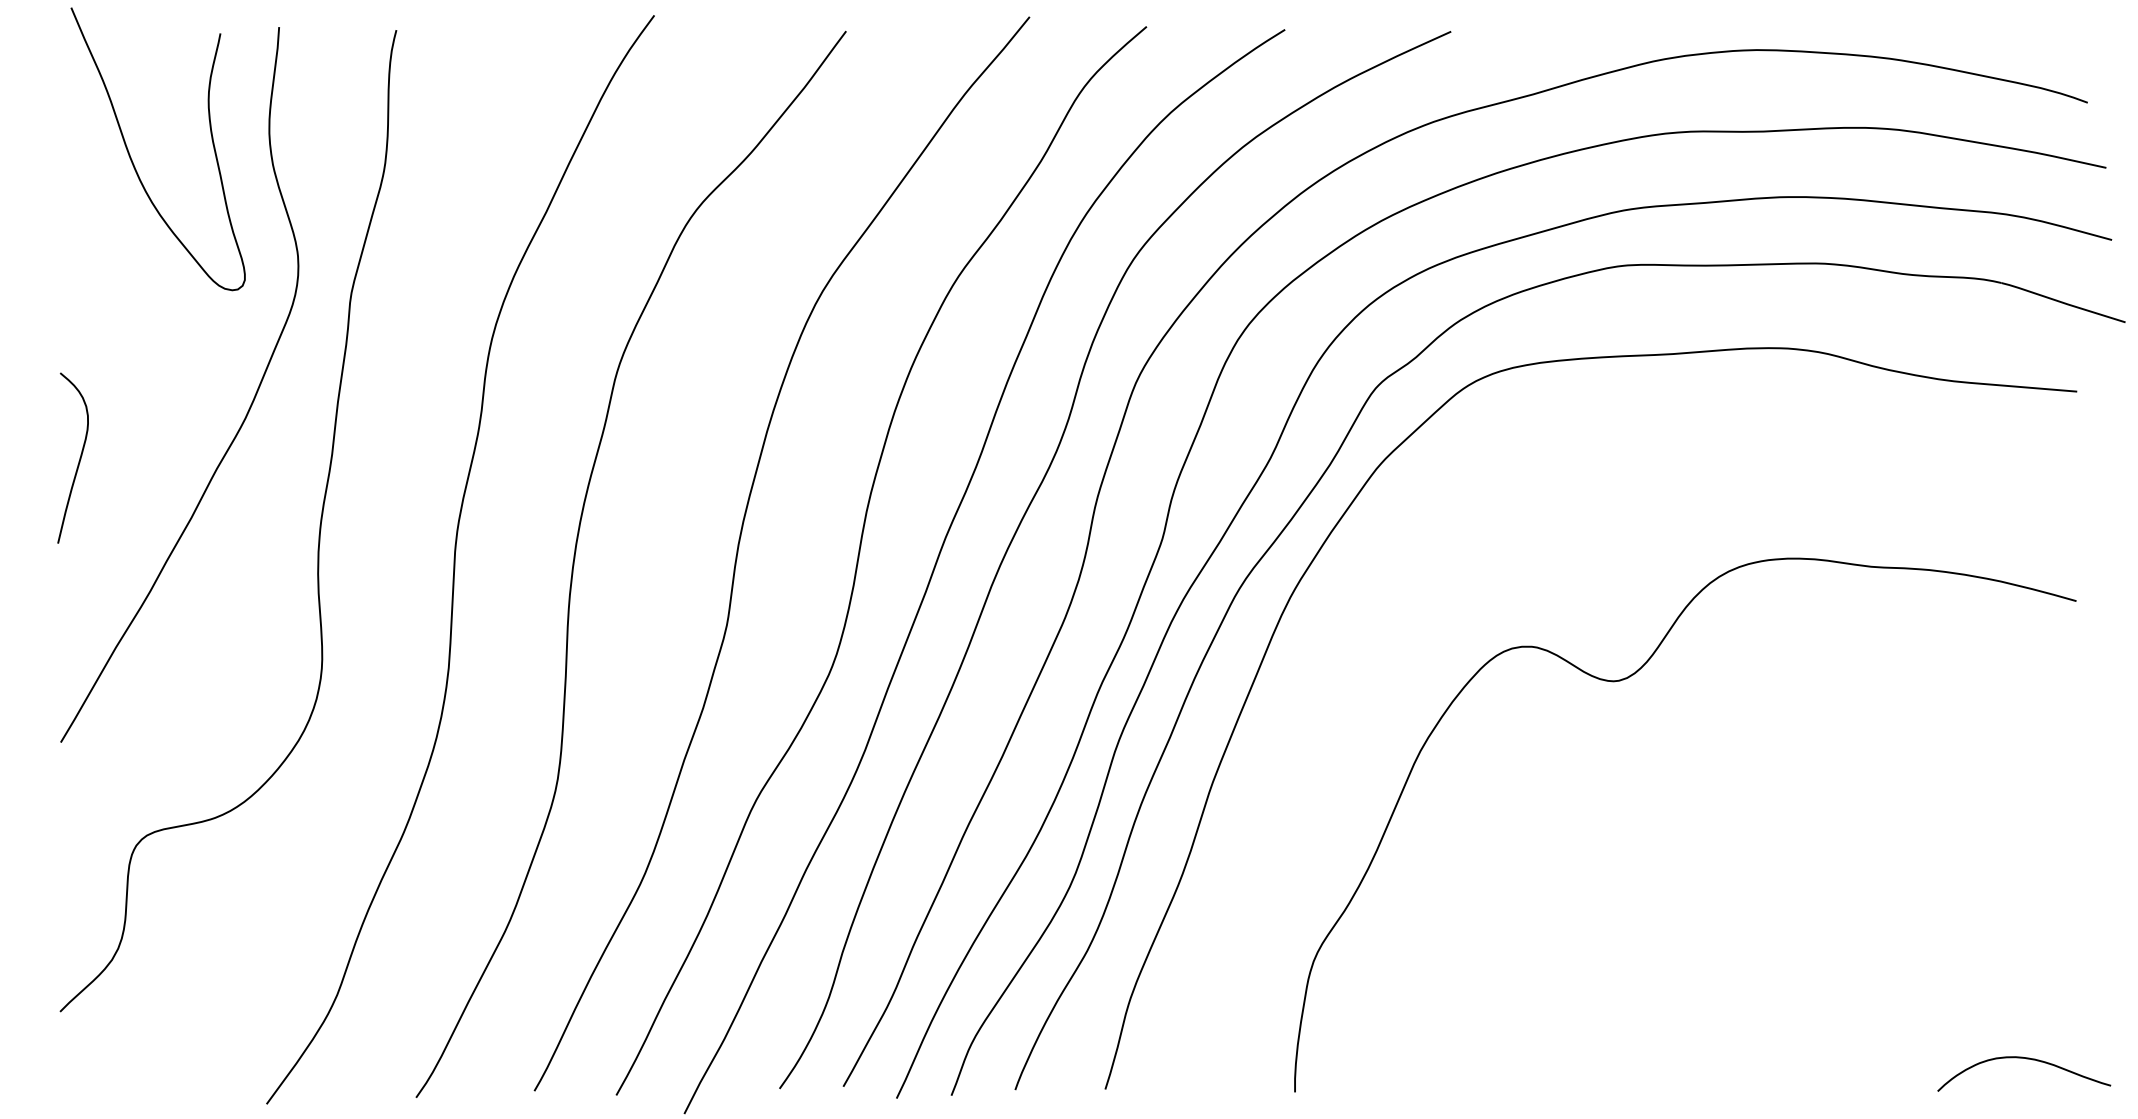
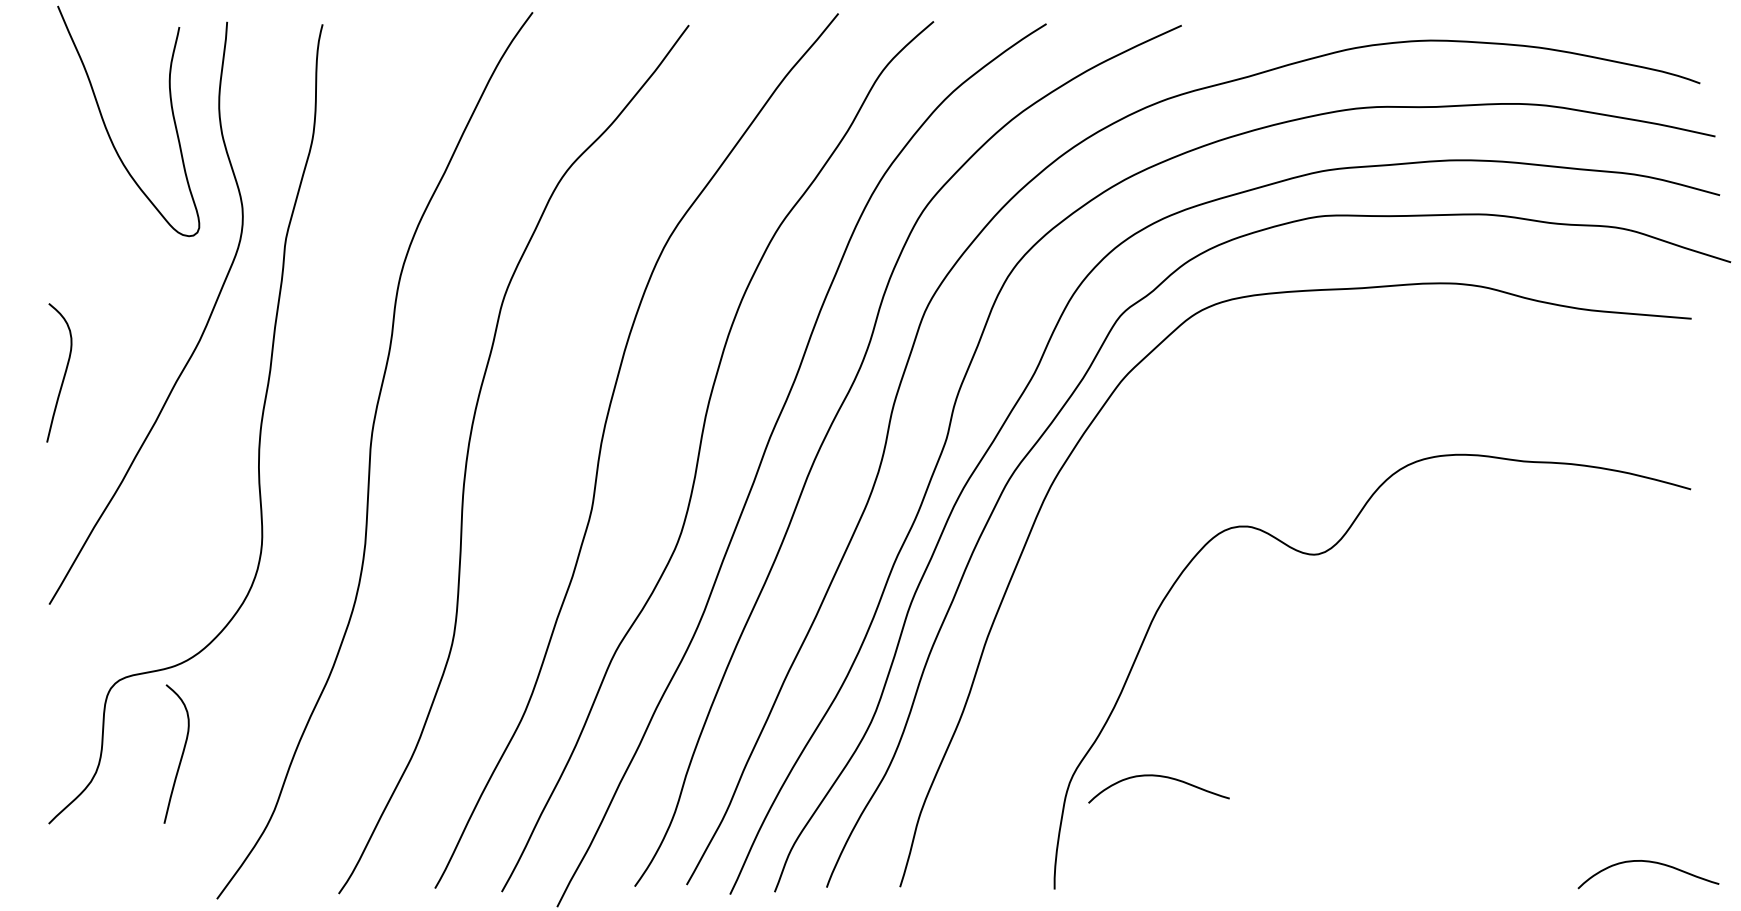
curve: (223, 925) -> (181, 753), added
curve: (1425, 954) -> (1160, 777), added

